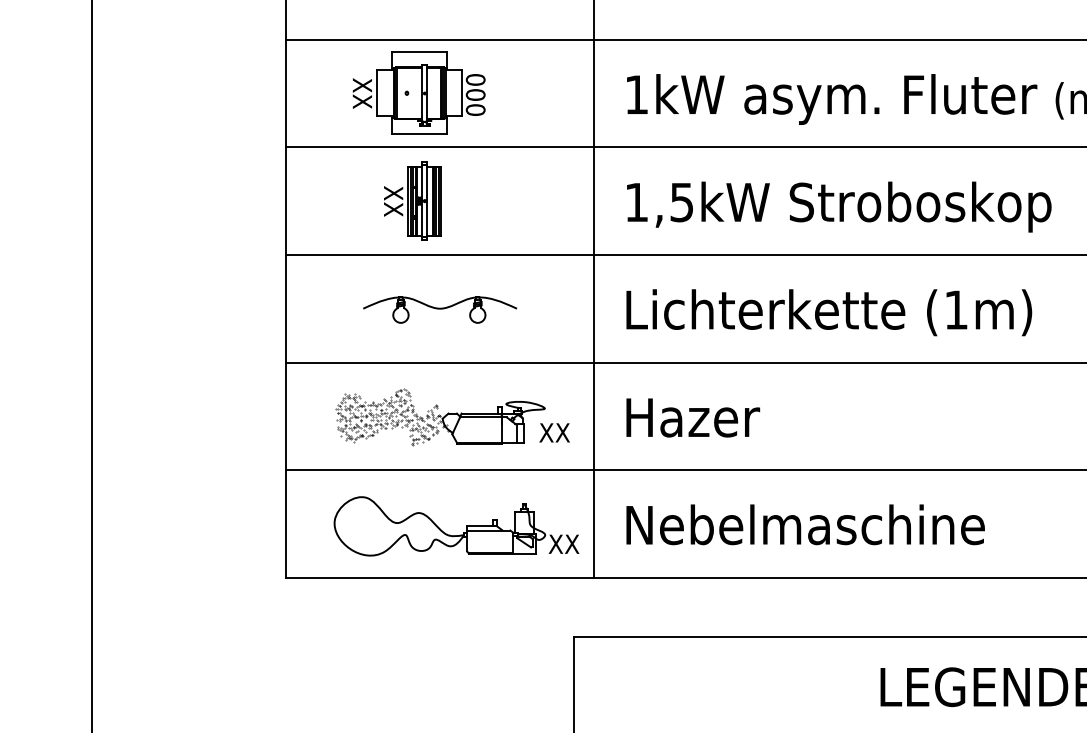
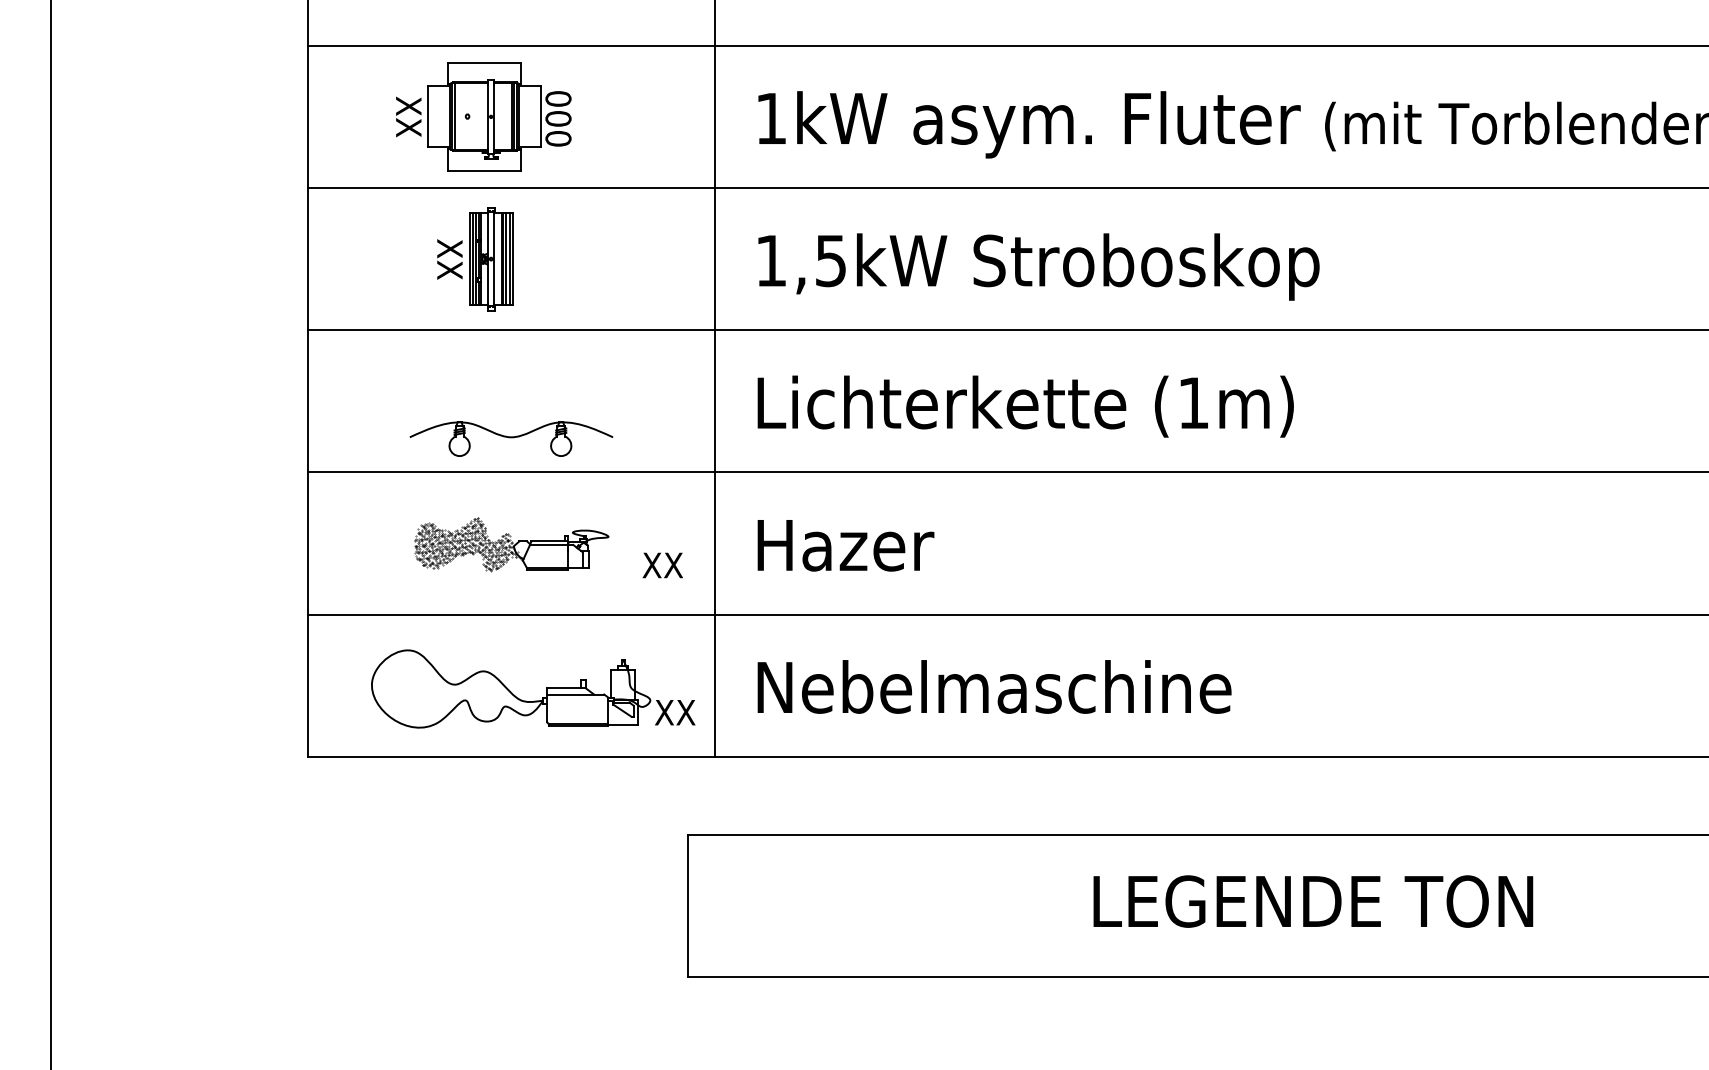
part: (440, 309) -> (511, 438), moved
part: (440, 417) -> (511, 544), size x0.7

